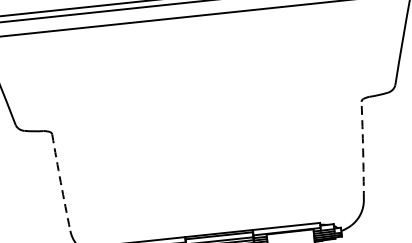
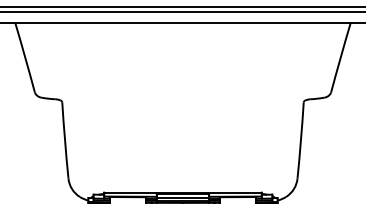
arc: (362, 150) -> (300, 140), dashed -> solid
arc: (61, 182) -> (65, 140), dashed -> solid

